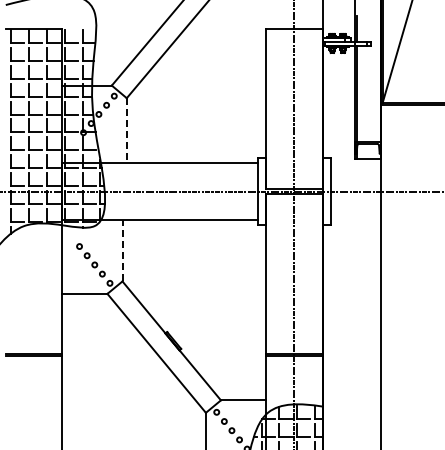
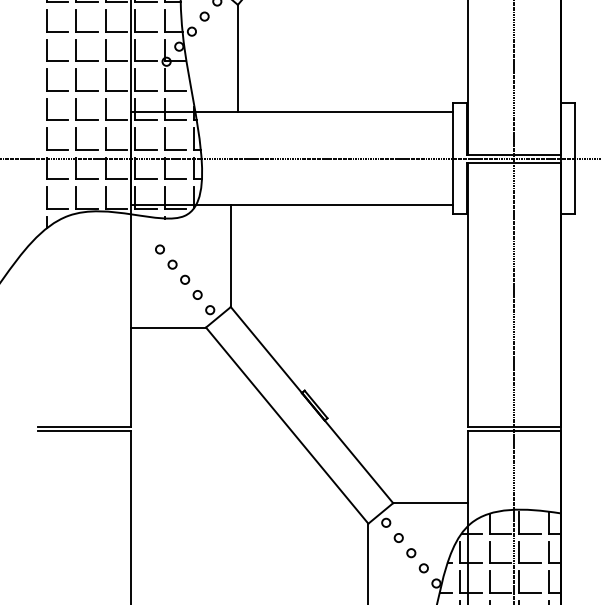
line: (126, 130) -> (237, 58), dashed -> solid
line: (122, 250) -> (230, 256), dashed -> solid

